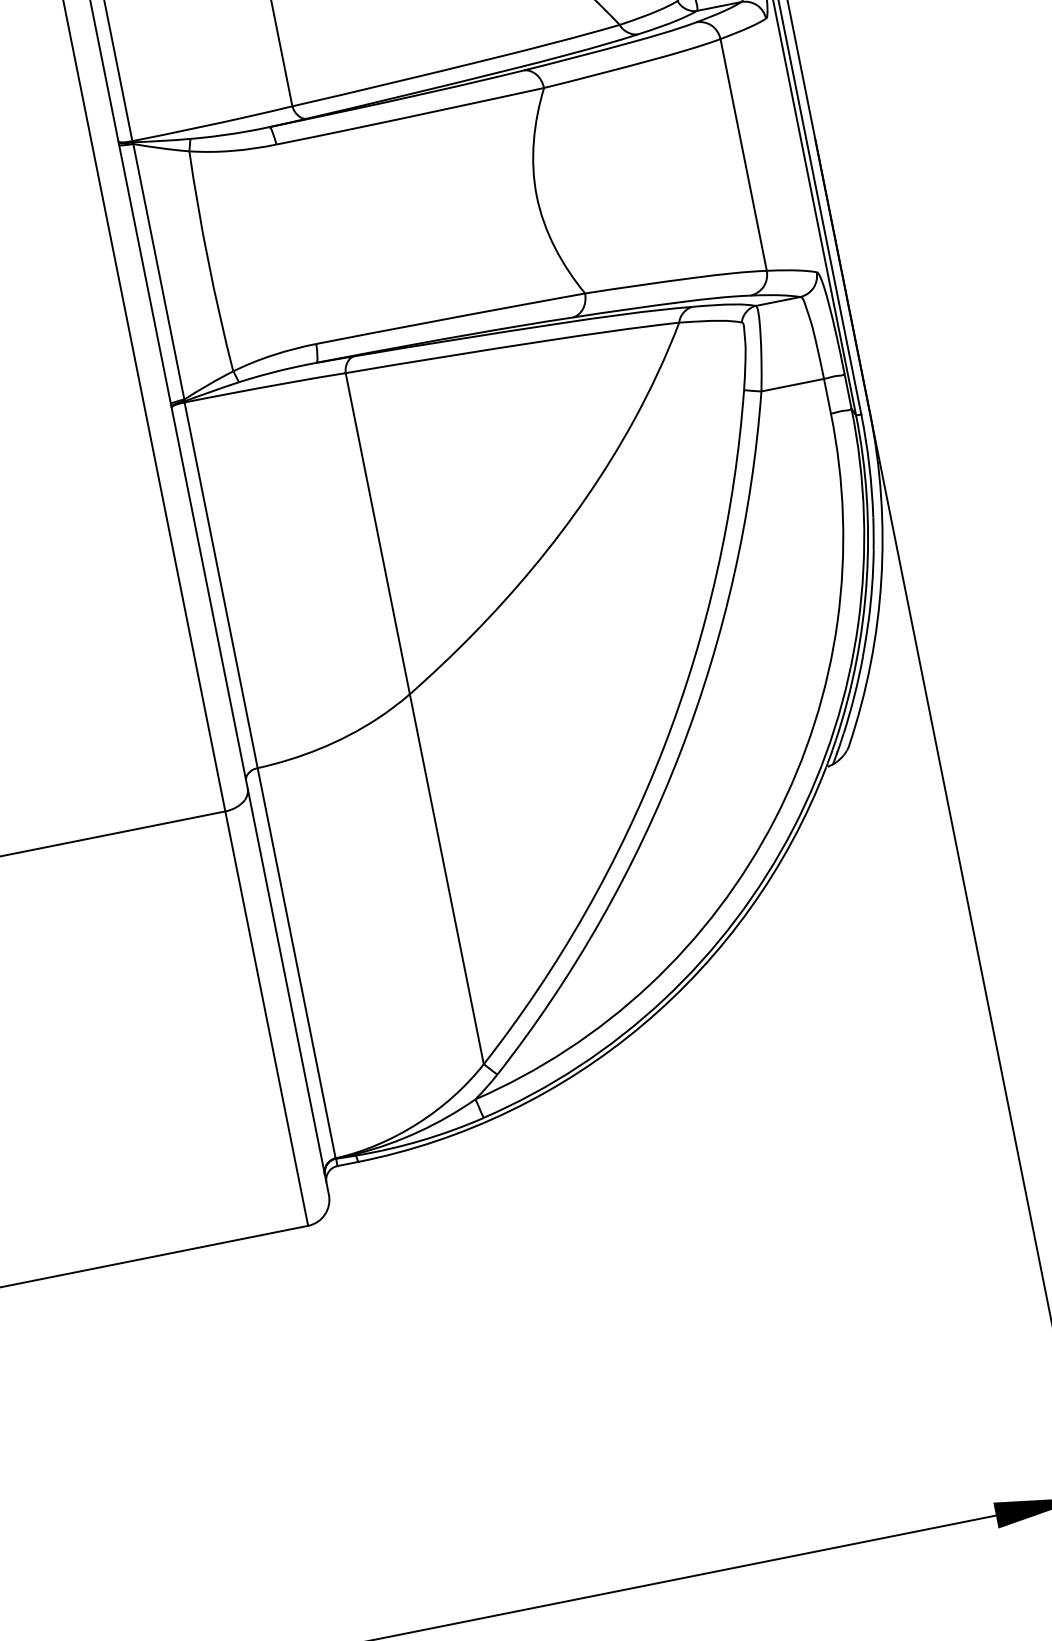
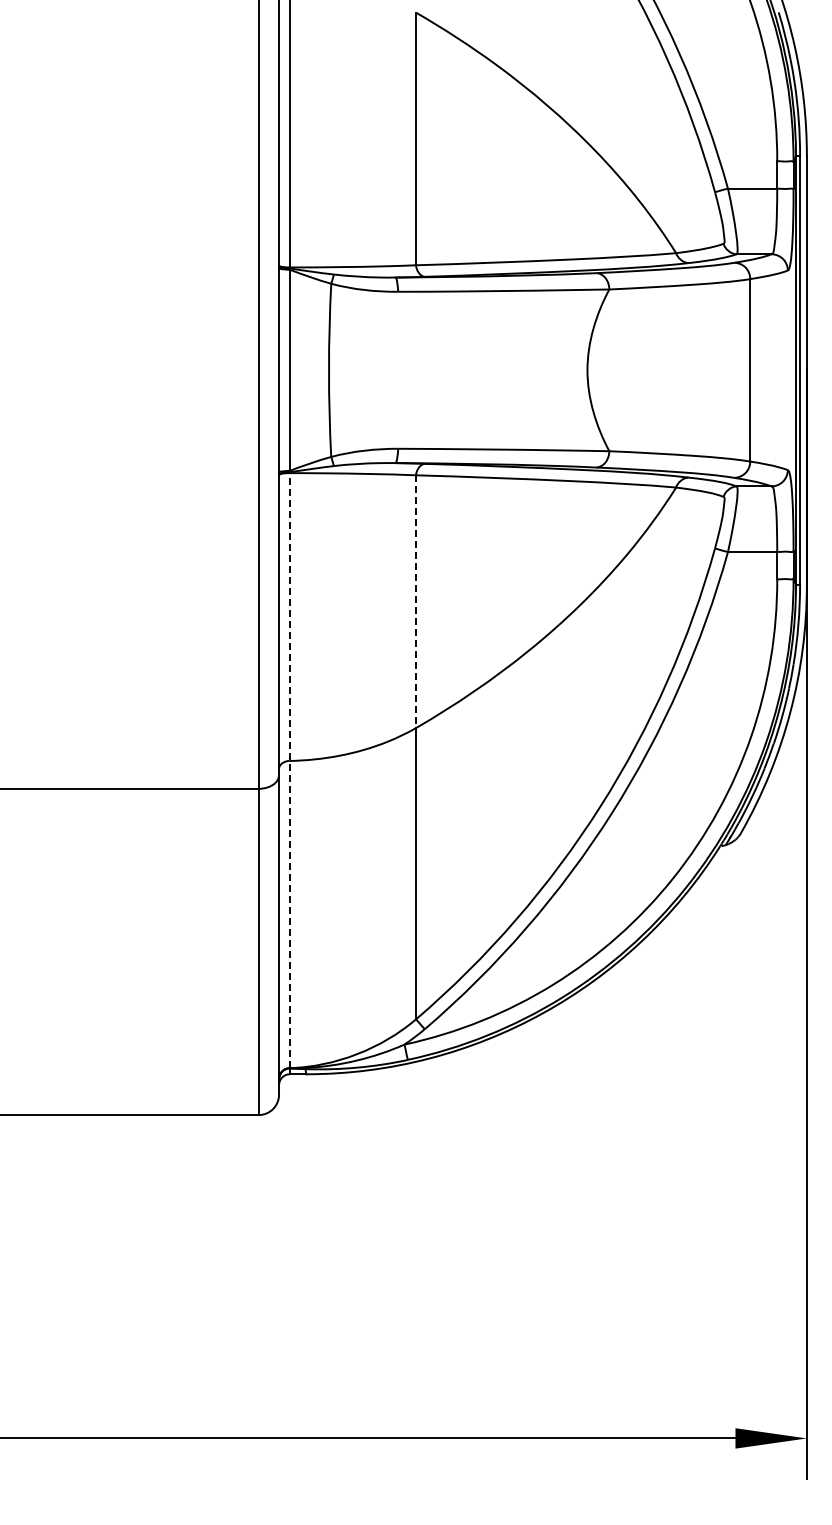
line: (378, 534) -> (416, 602), solid -> dashed
line: (259, 780) -> (289, 770), solid -> dashed

